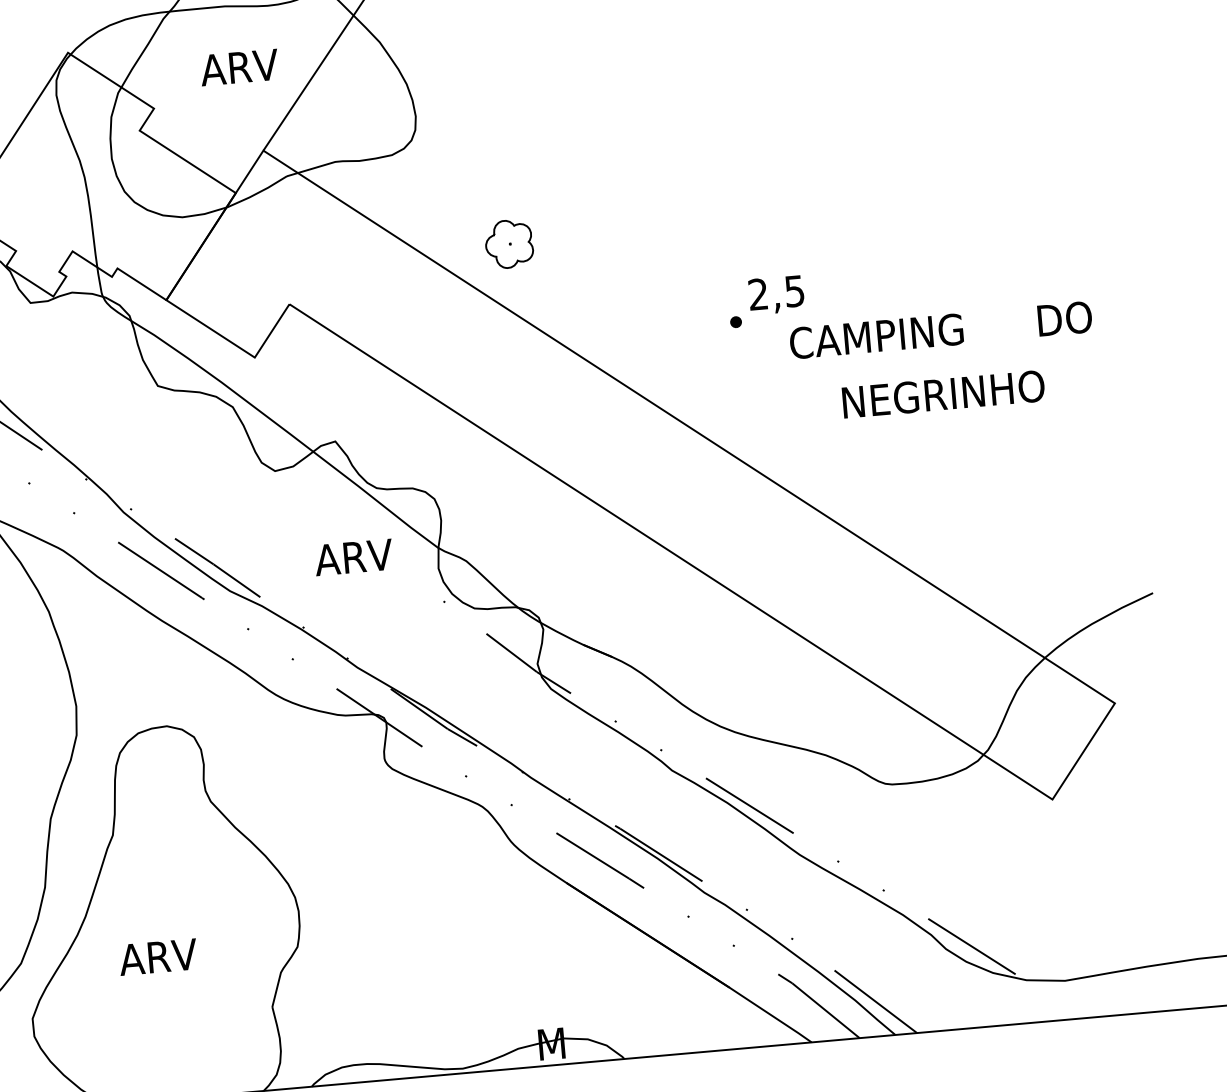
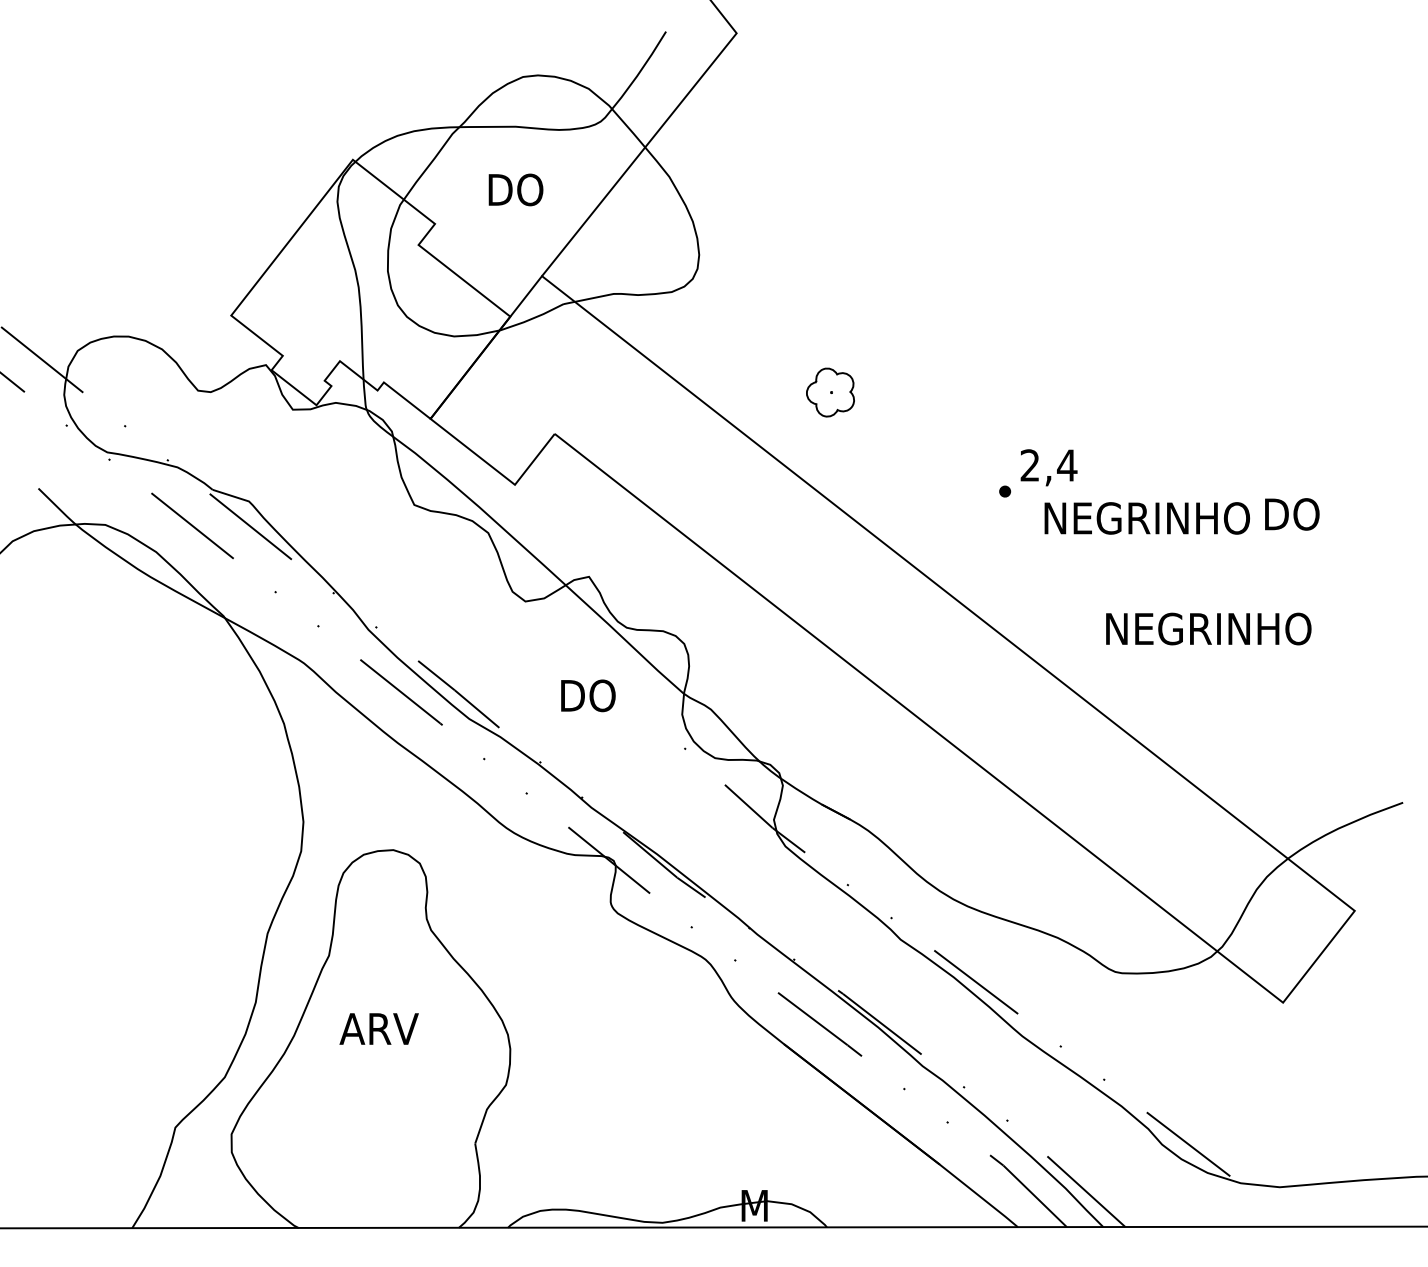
text: (238, 67) -> (524, 189), ARV -> DO
part: (509, 244) -> (830, 392), moved
text: (794, 291) -> (1067, 465), 2,5 -> 2,4
text: (1065, 318) -> (1292, 514), moved
text: (877, 336) -> (1147, 518), CAMPING -> NEGRINHO
text: (943, 393) -> (1208, 628), moved
text: (353, 557) -> (597, 695), ARV -> DO
text: (157, 956) -> (378, 1028), moved

